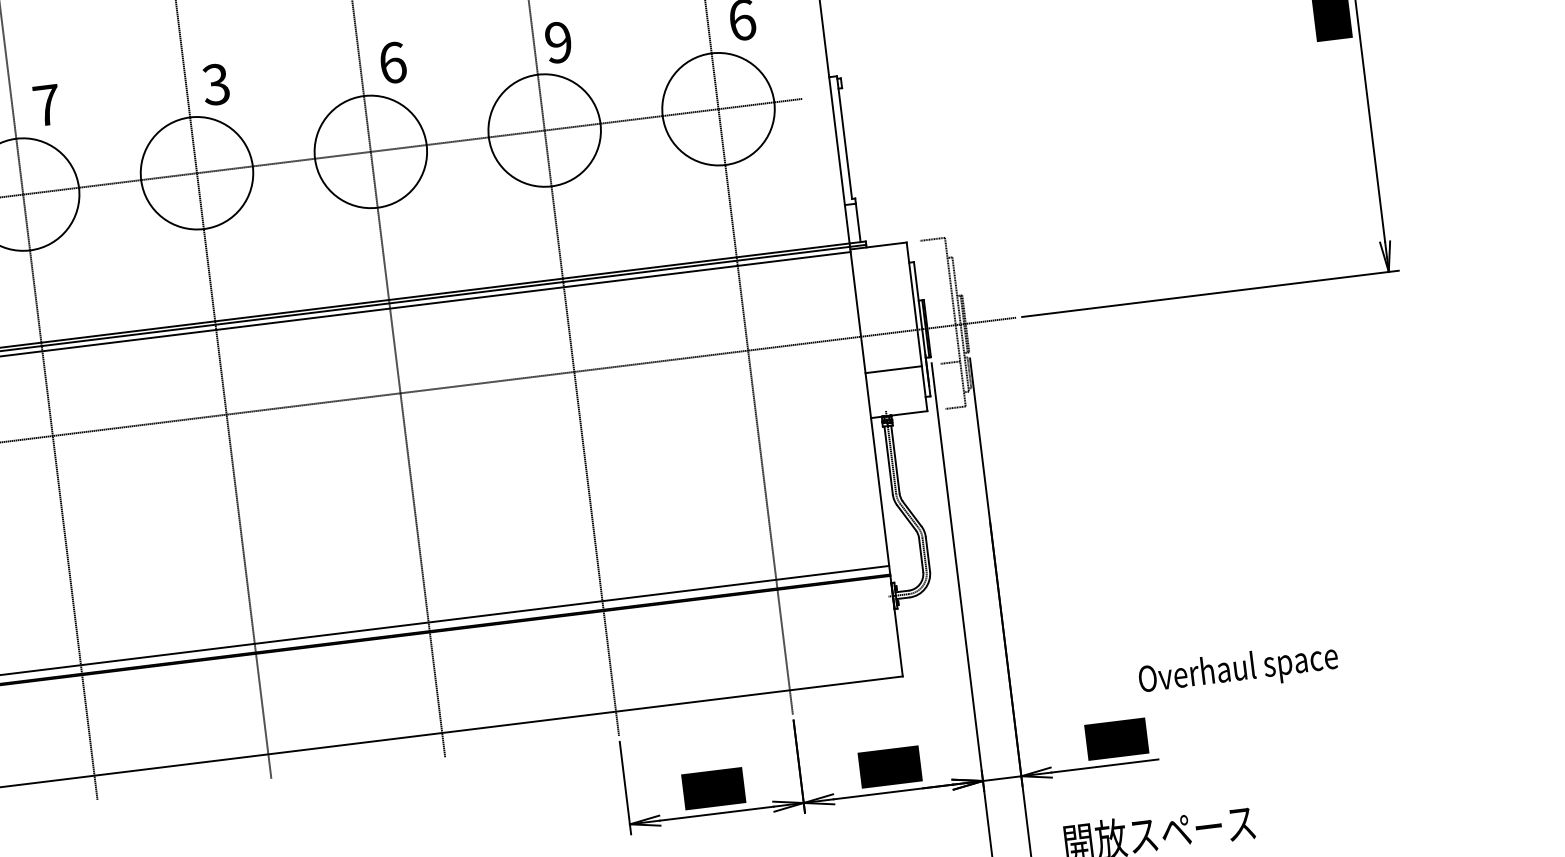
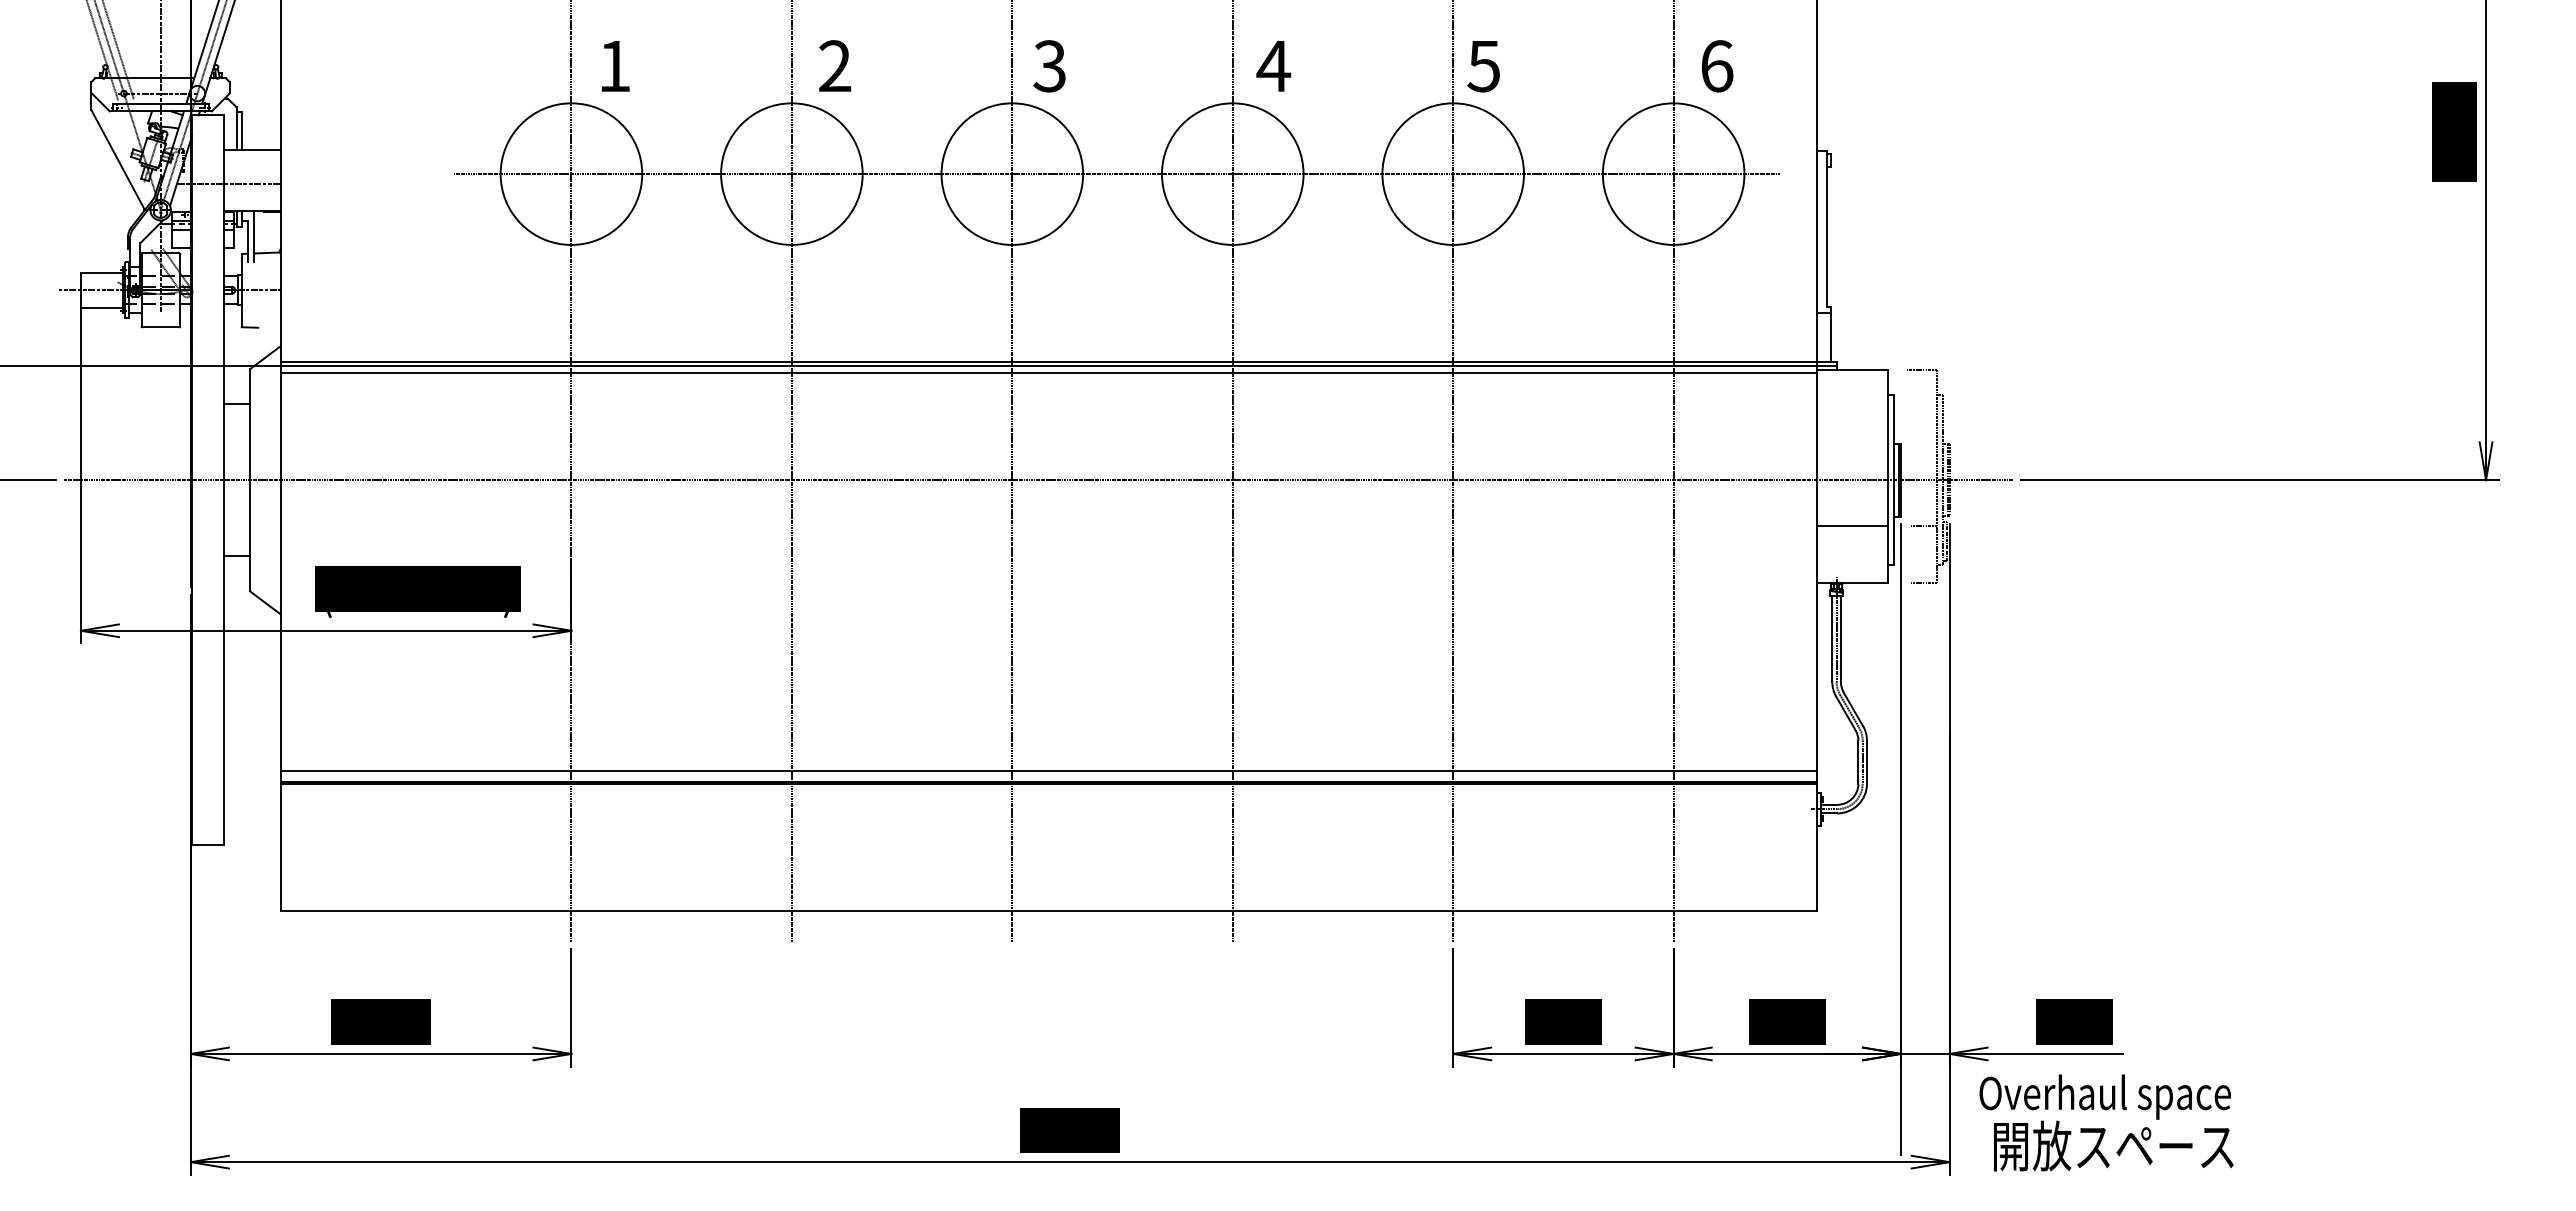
text: (558, 42) -> (1483, 66), 9 -> 5
text: (392, 63) -> (1273, 66), 6 -> 4
text: (47, 104) -> (835, 65), 7 -> 2
text: (1237, 670) -> (2104, 1096), moved

